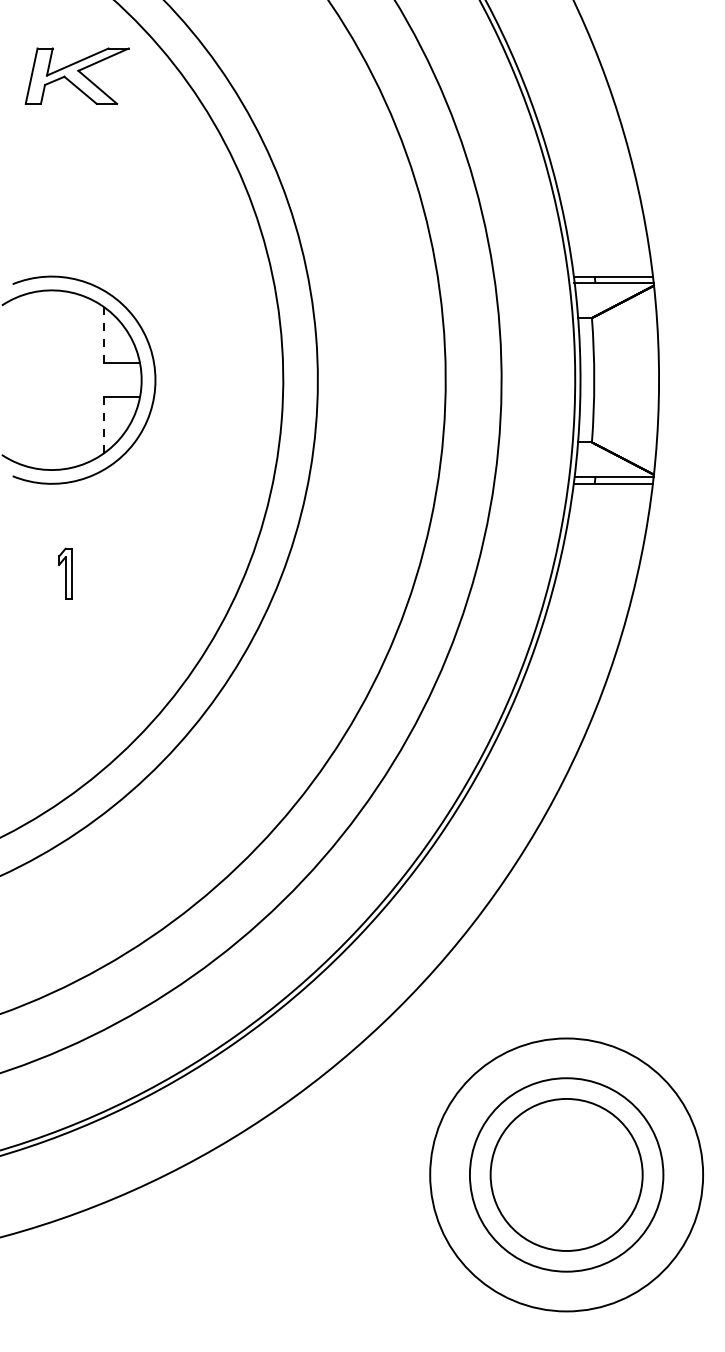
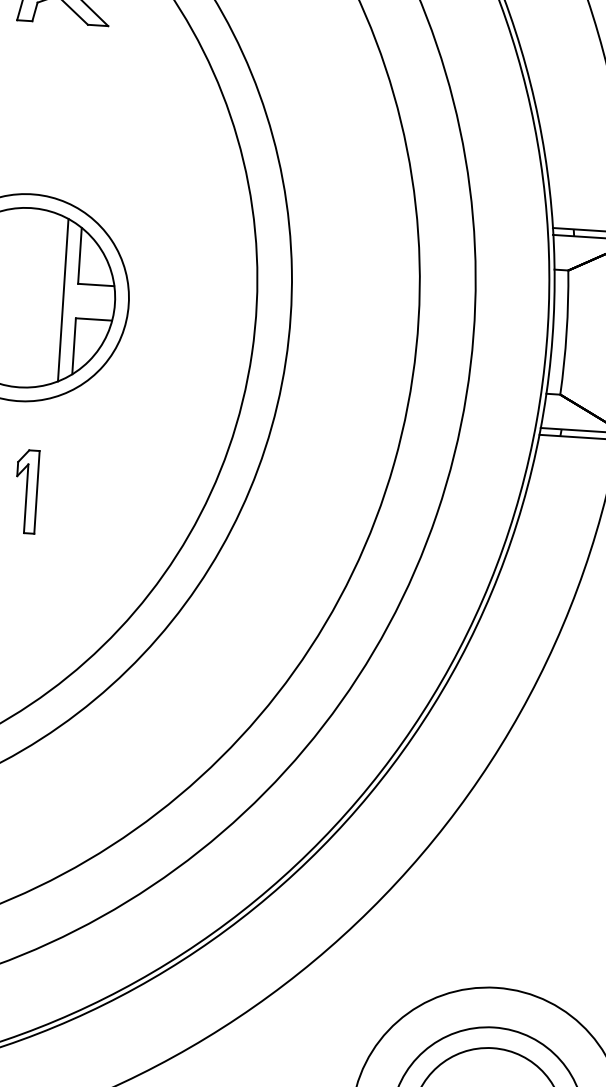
line: (103, 334) -> (79, 255), dashed -> solid
line: (89, 379) -> (62, 299), added
line: (103, 425) -> (73, 346), dashed -> solid
part: (65, 573) -> (26, 491), size x1.67

